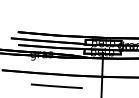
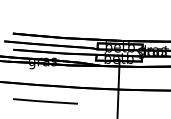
line: (56, 85) -> (44, 100), moved

